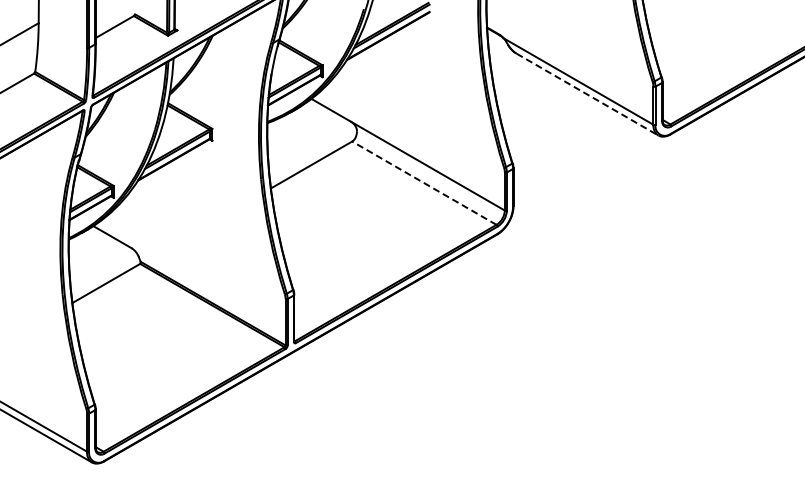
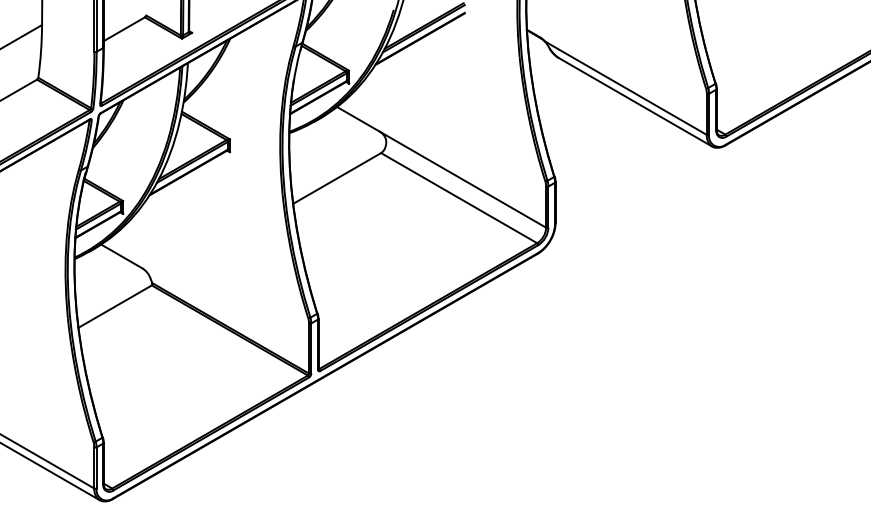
line: (587, 94) -> (635, 102), dashed -> solid
line: (423, 182) -> (458, 197), dashed -> solid

